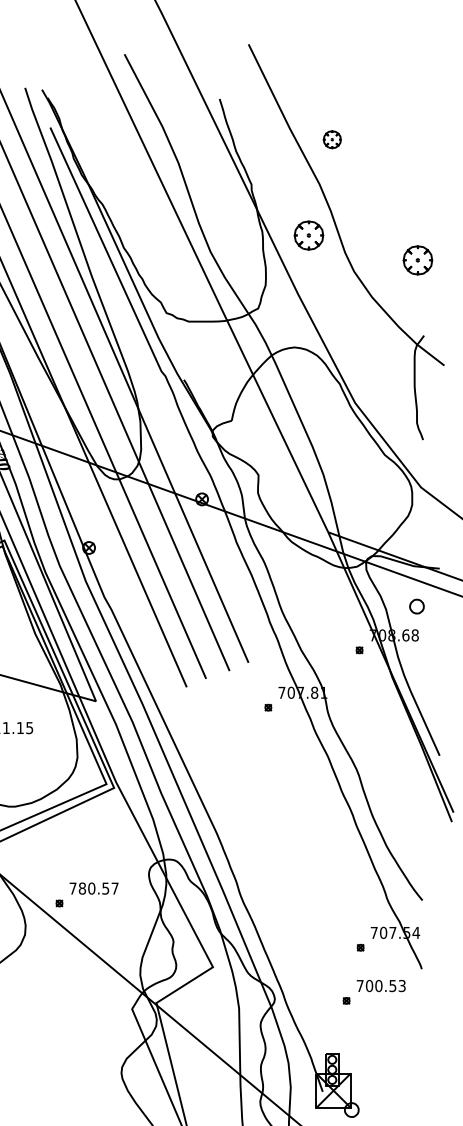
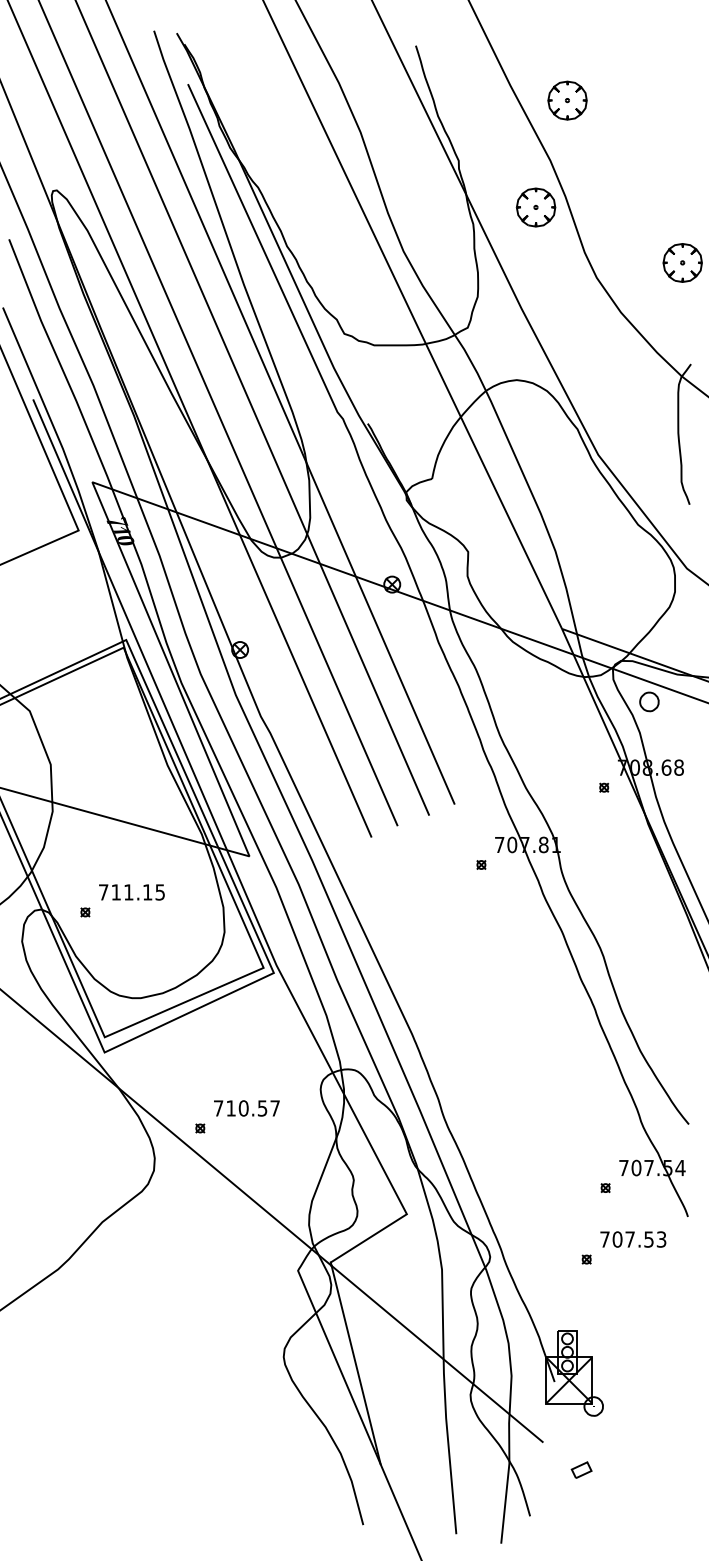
part: (332, 139) -> (567, 100), size x1.67
part: (308, 235) -> (535, 207), moved
part: (417, 606) -> (649, 701), moved
text: (82, 888) -> (231, 1108), 780.57 -> 710.57
text: (379, 985) -> (630, 1239), 700.53 -> 707.53

